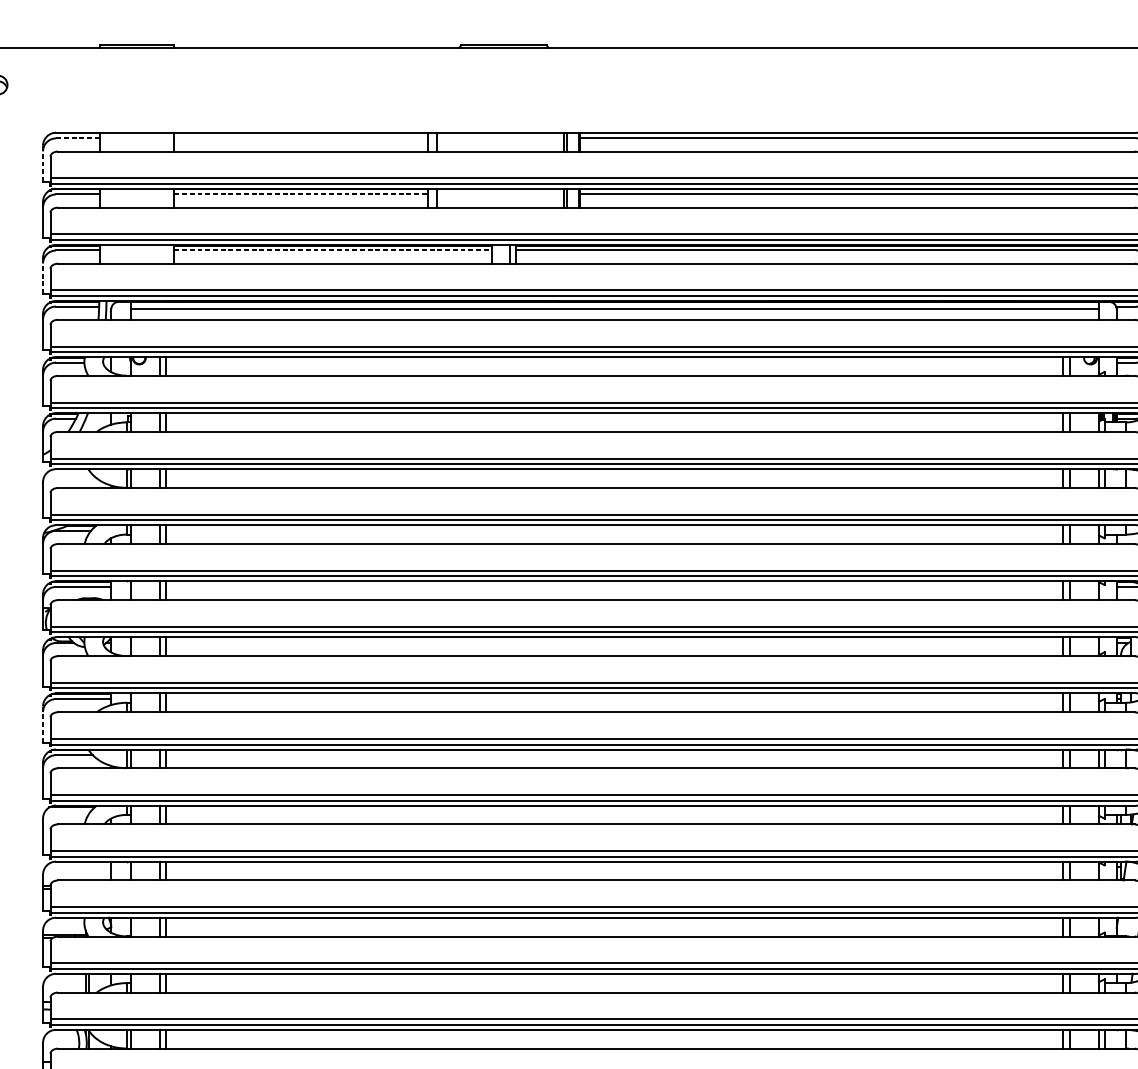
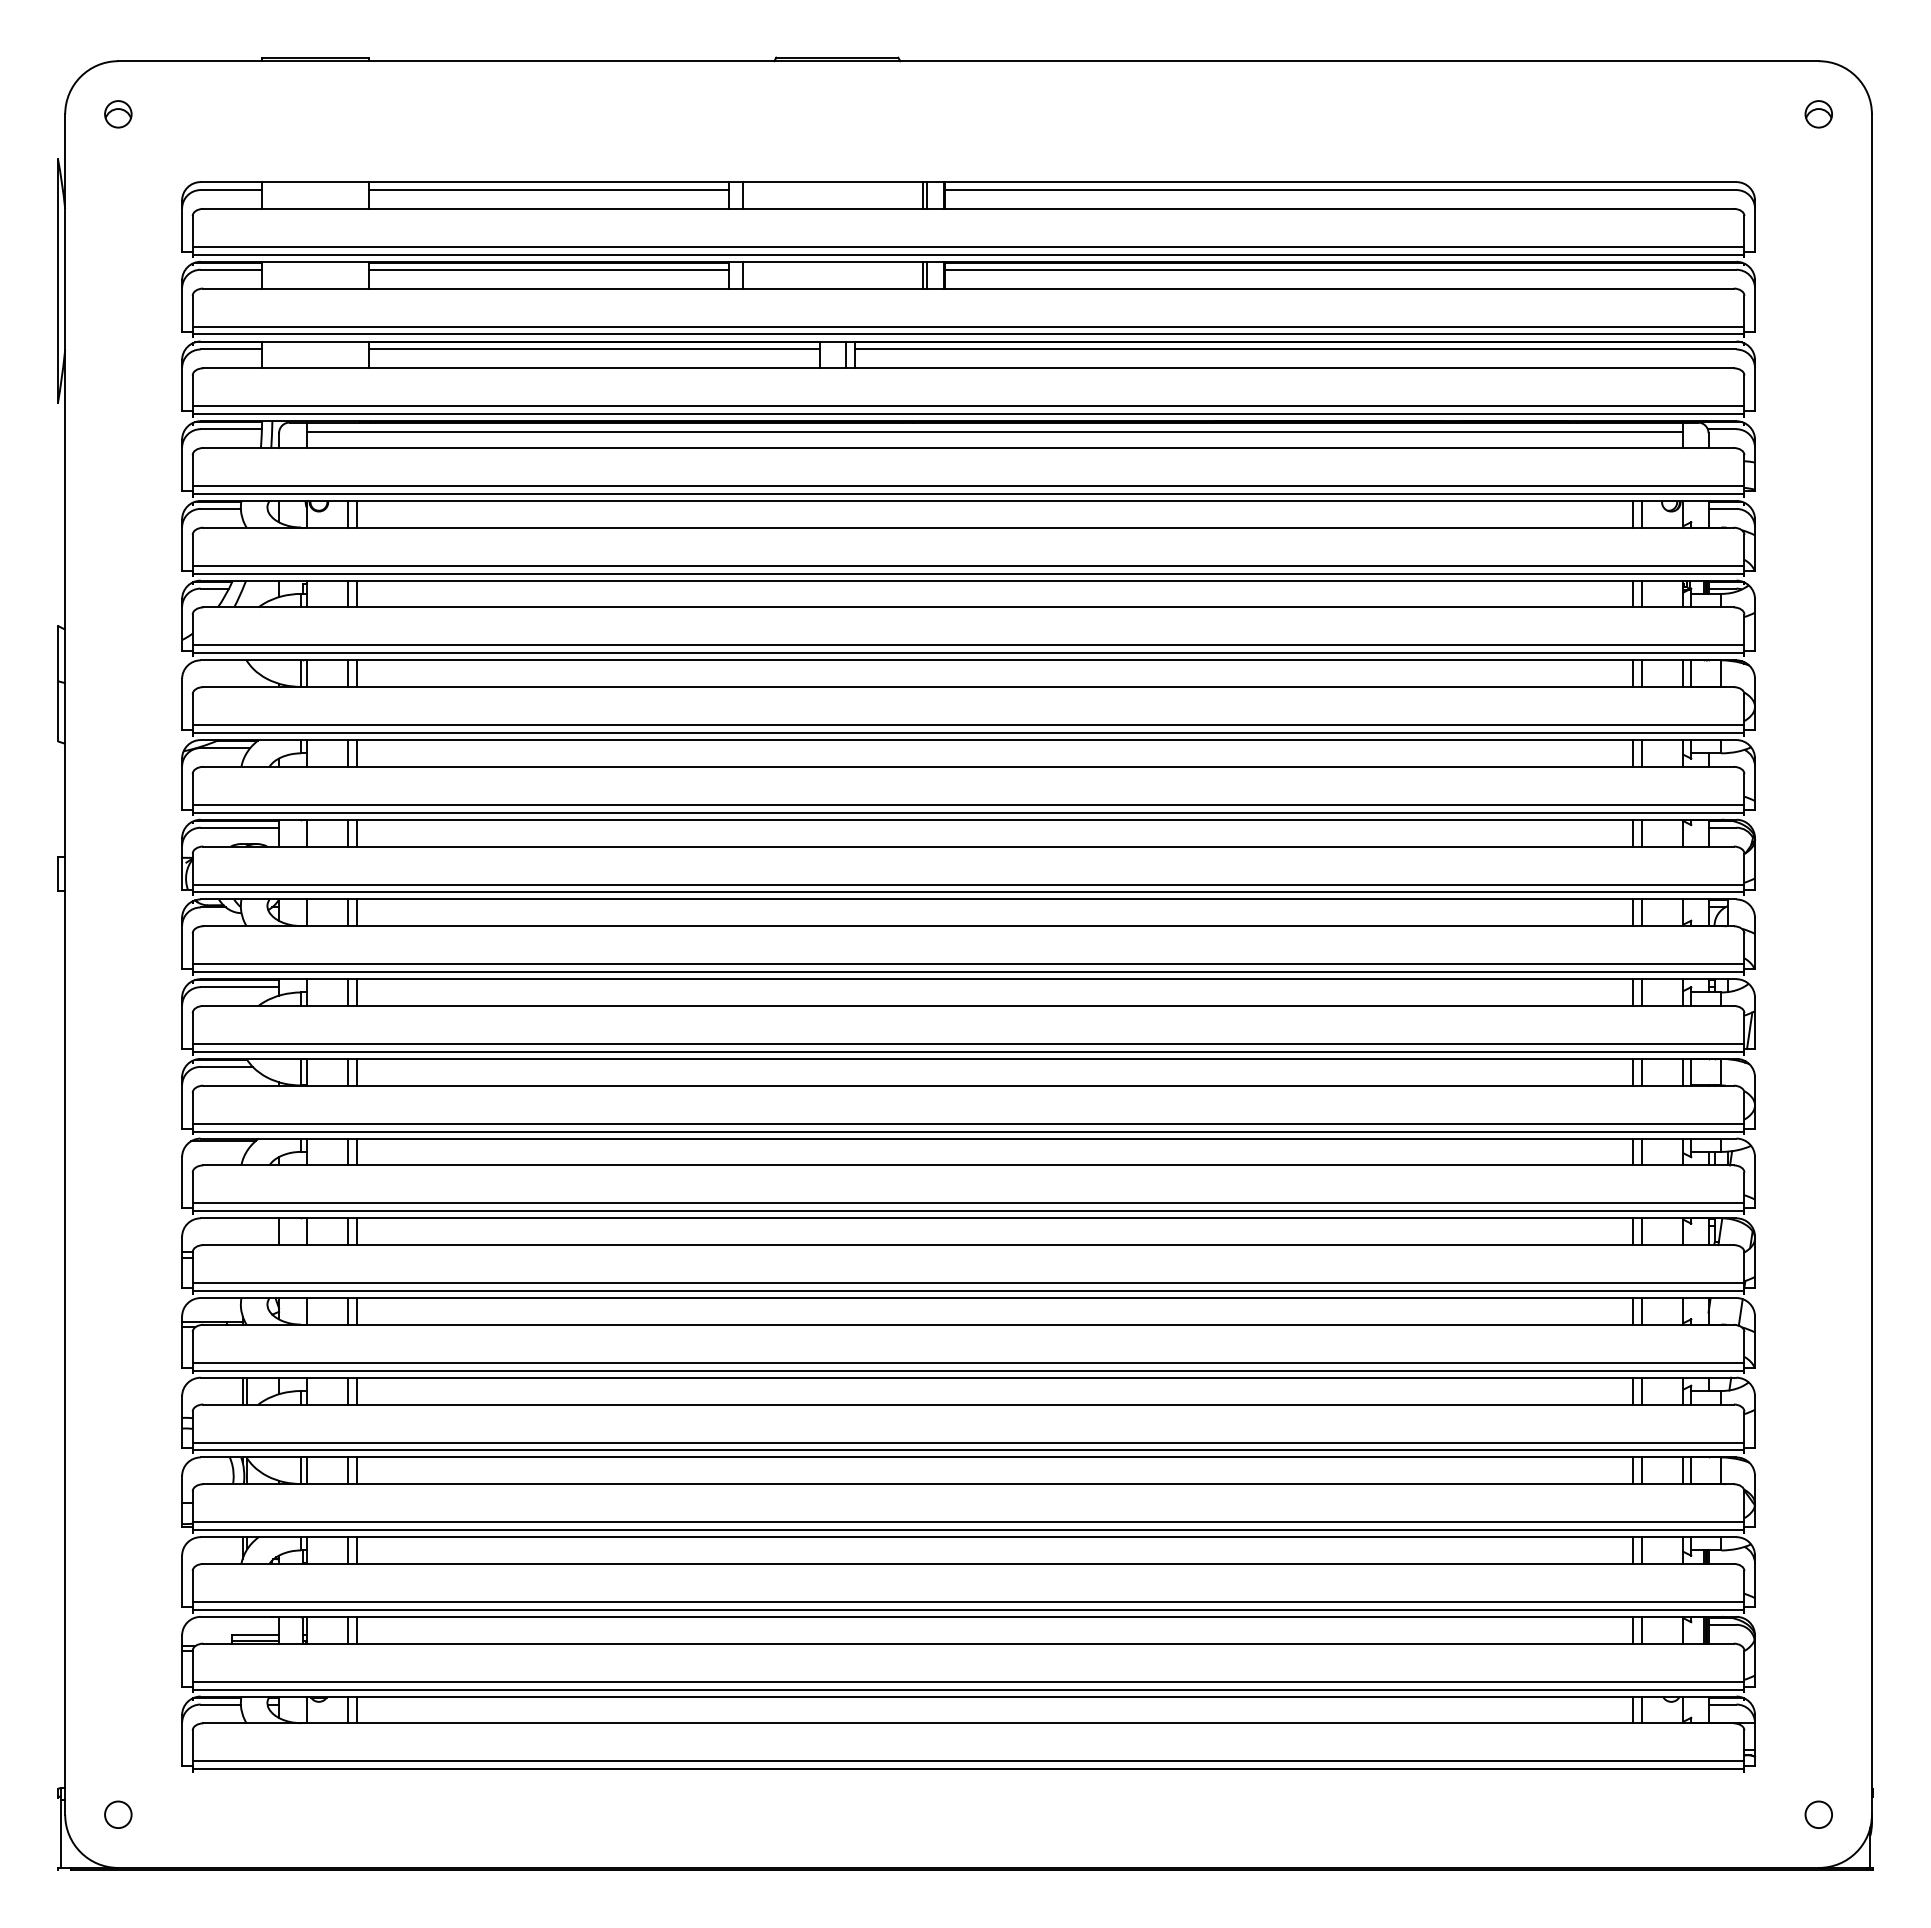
line: (77, 138) -> (231, 190), dashed -> solid
line: (300, 138) -> (548, 190), added
line: (43, 163) -> (182, 226), dashed -> solid
line: (301, 194) -> (549, 269), dashed -> solid
line: (333, 250) -> (594, 349), dashed -> solid
line: (43, 275) -> (182, 385), dashed -> solid
line: (43, 724) -> (182, 1023), dashed -> solid

